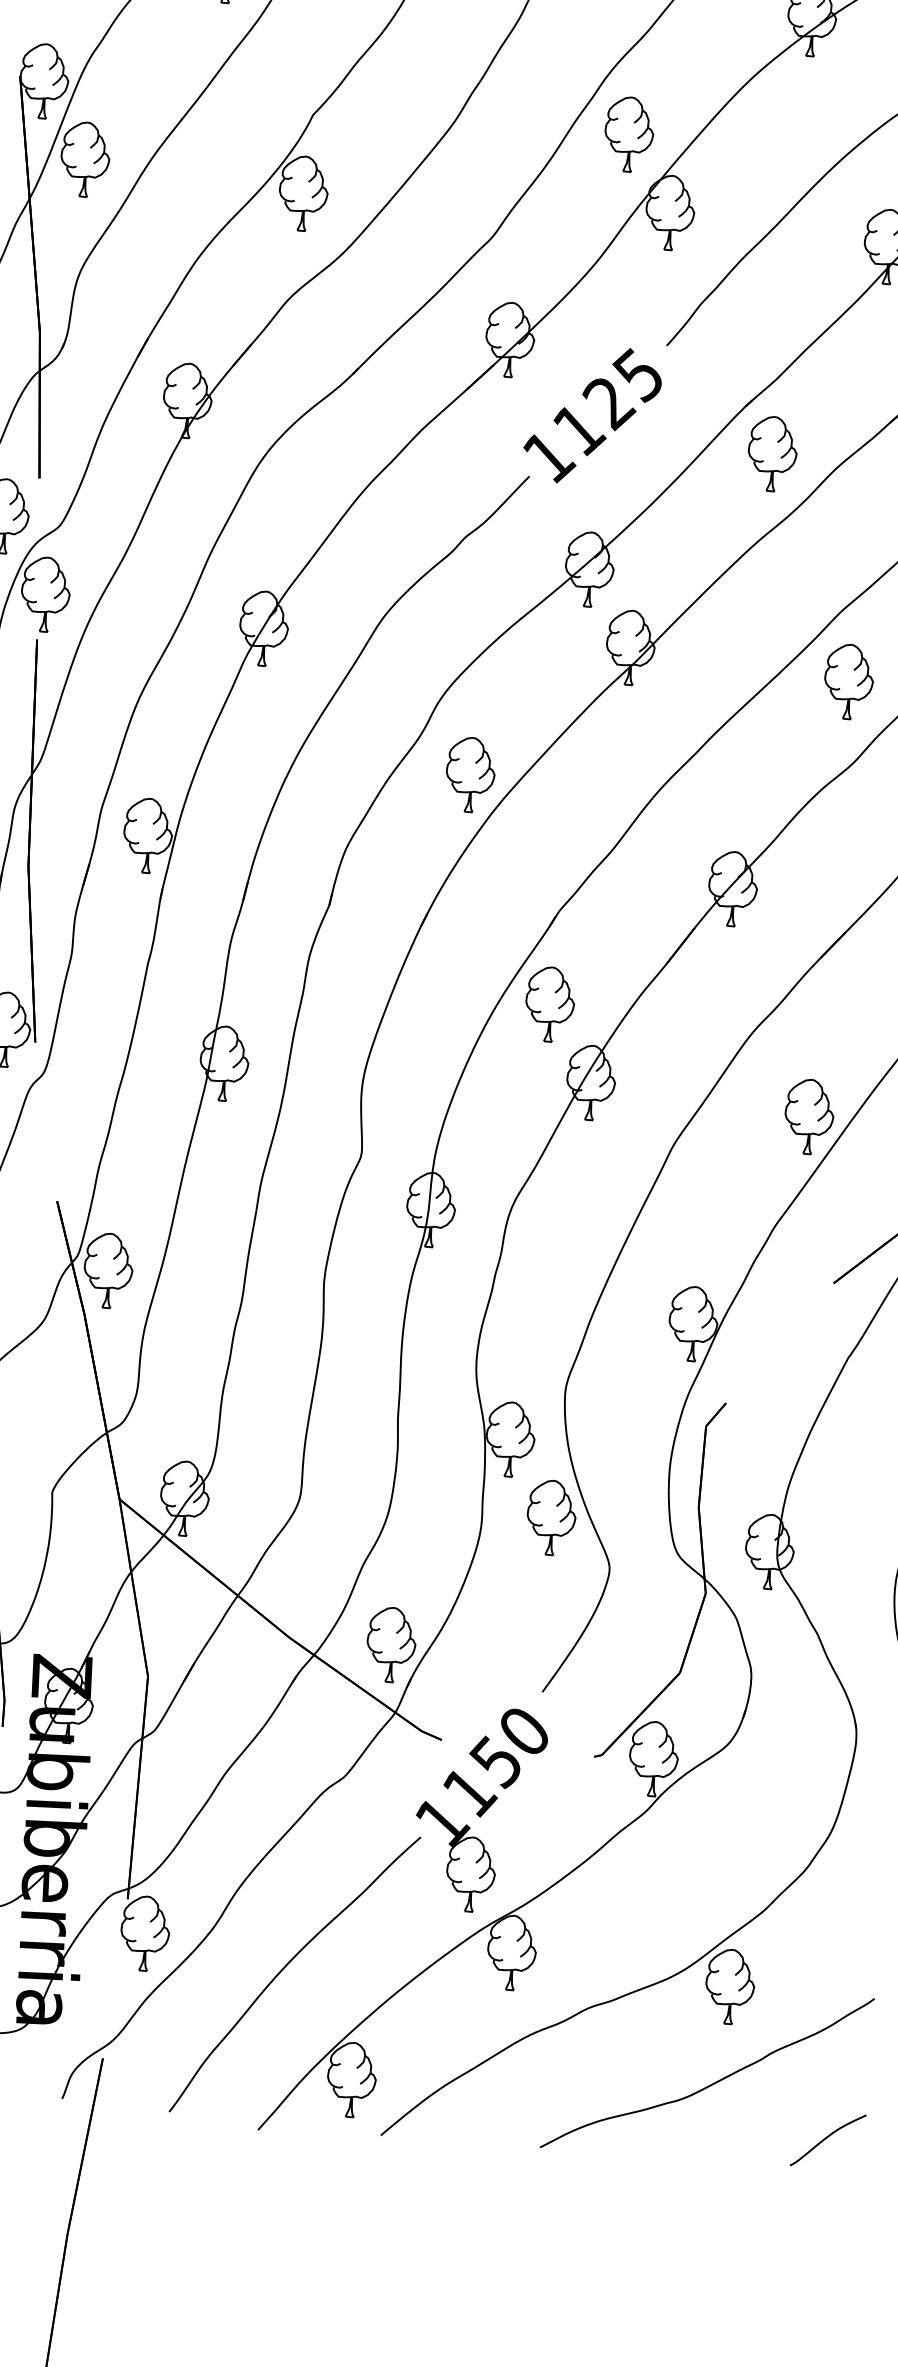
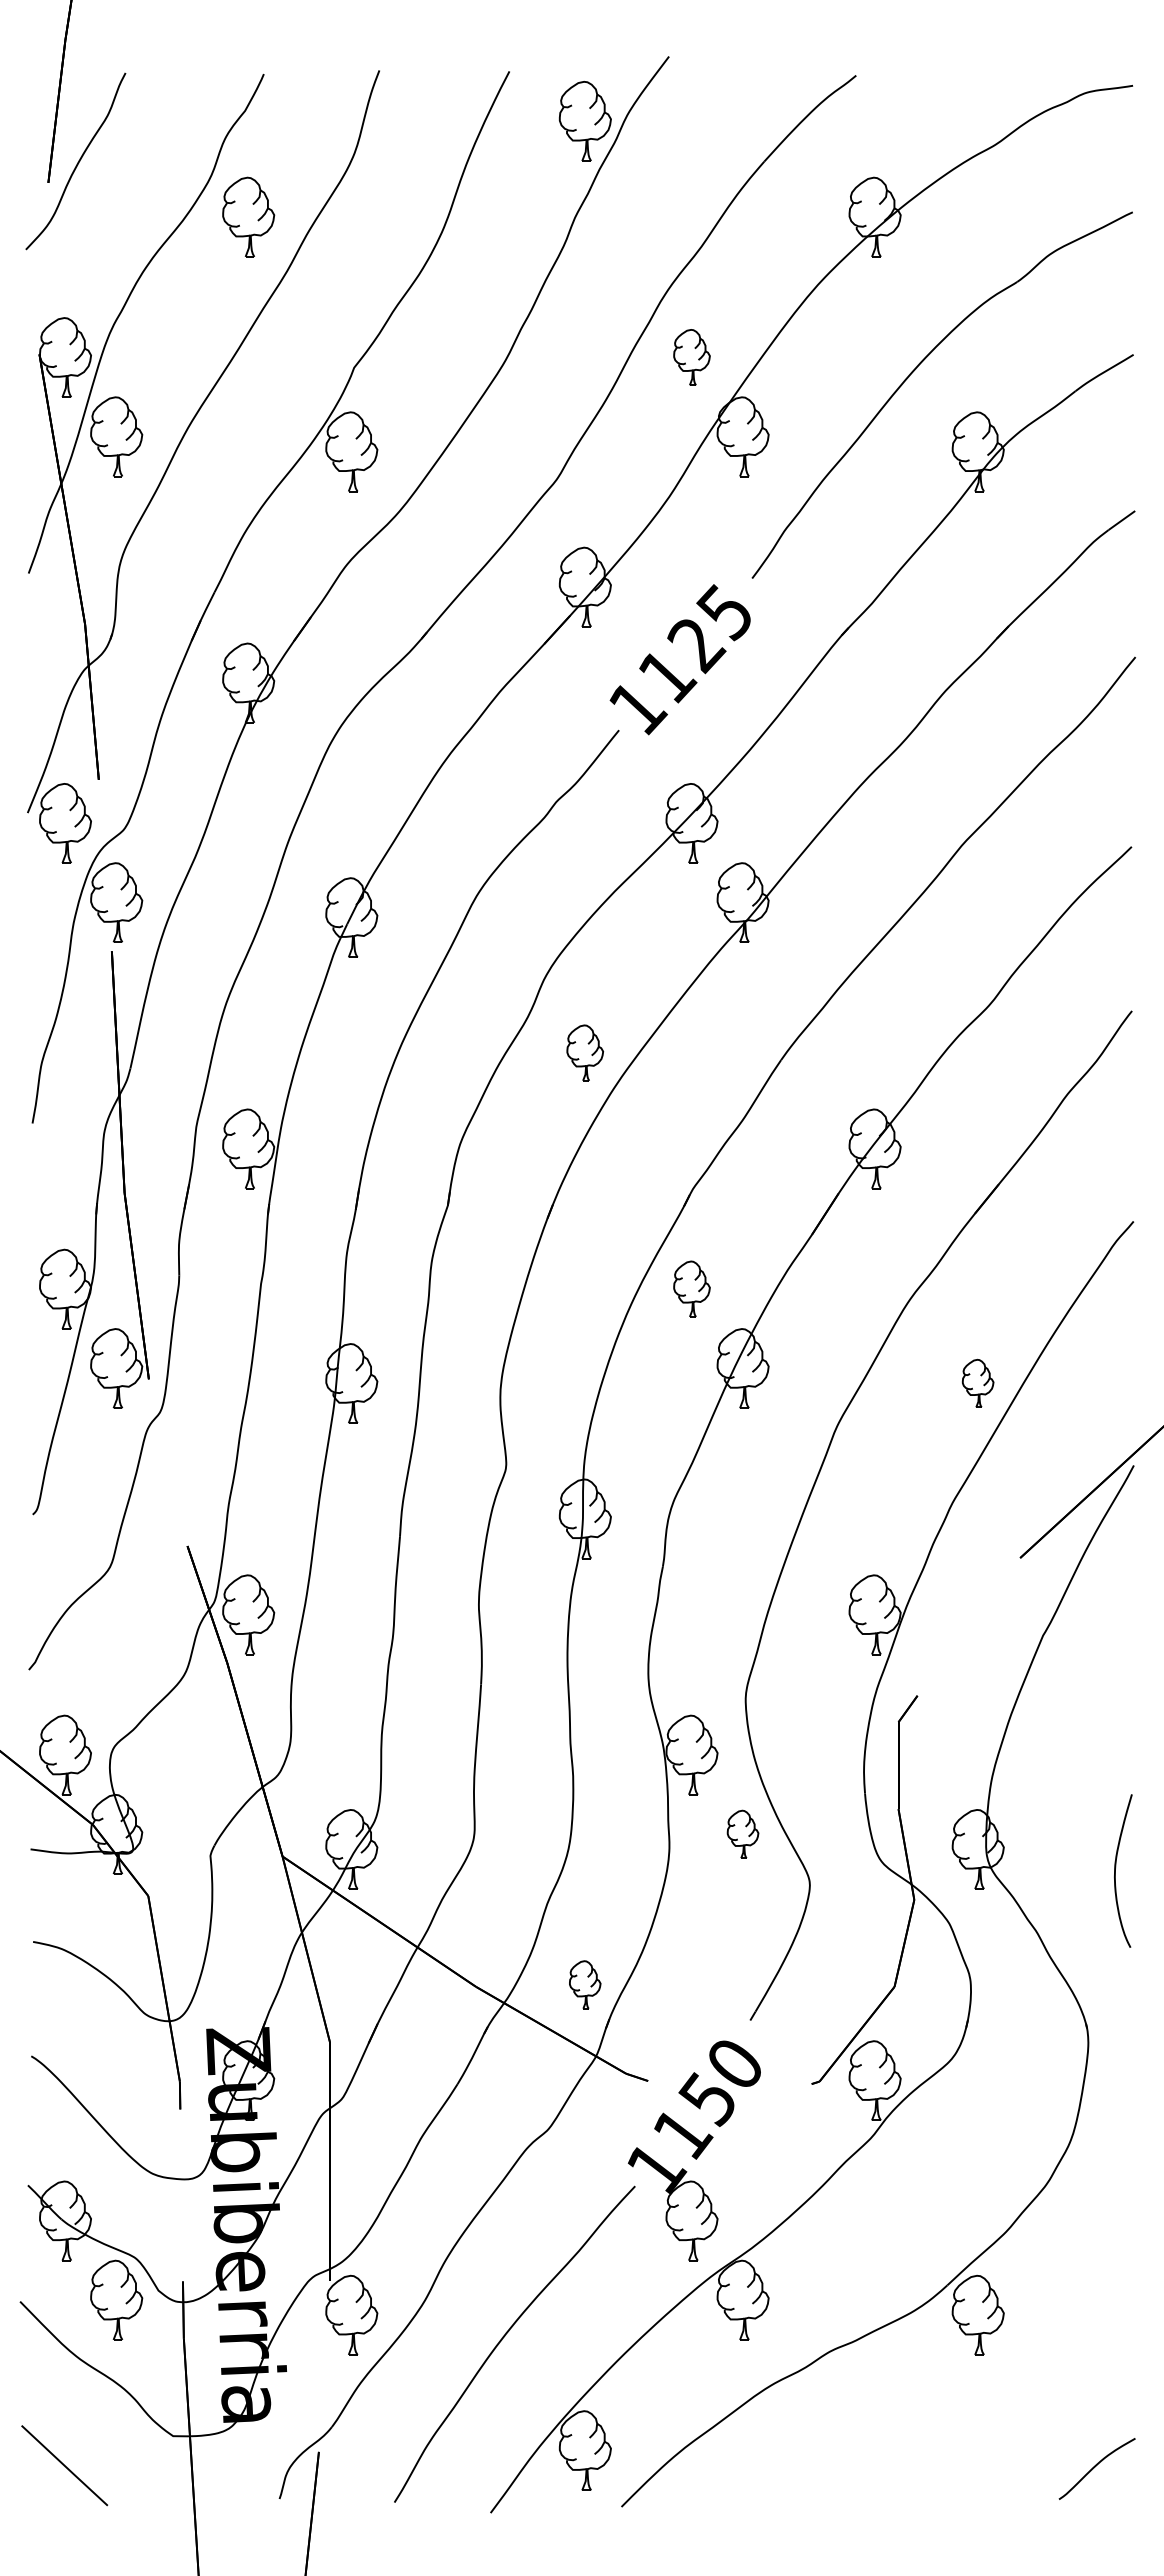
part: (628, 134) -> (691, 357), size x0.7
part: (772, 453) -> (874, 682), removed
part: (848, 681) -> (977, 917), removed
part: (469, 774) -> (584, 1052), size x0.7
part: (549, 1003) -> (691, 1288), size x0.7
part: (808, 1116) -> (977, 1383), size x0.6
part: (550, 1517) -> (742, 1834), size x0.6
part: (390, 1644) -> (584, 1984), size x0.6
curve: (712, 2083) -> (968, 2419), removed

